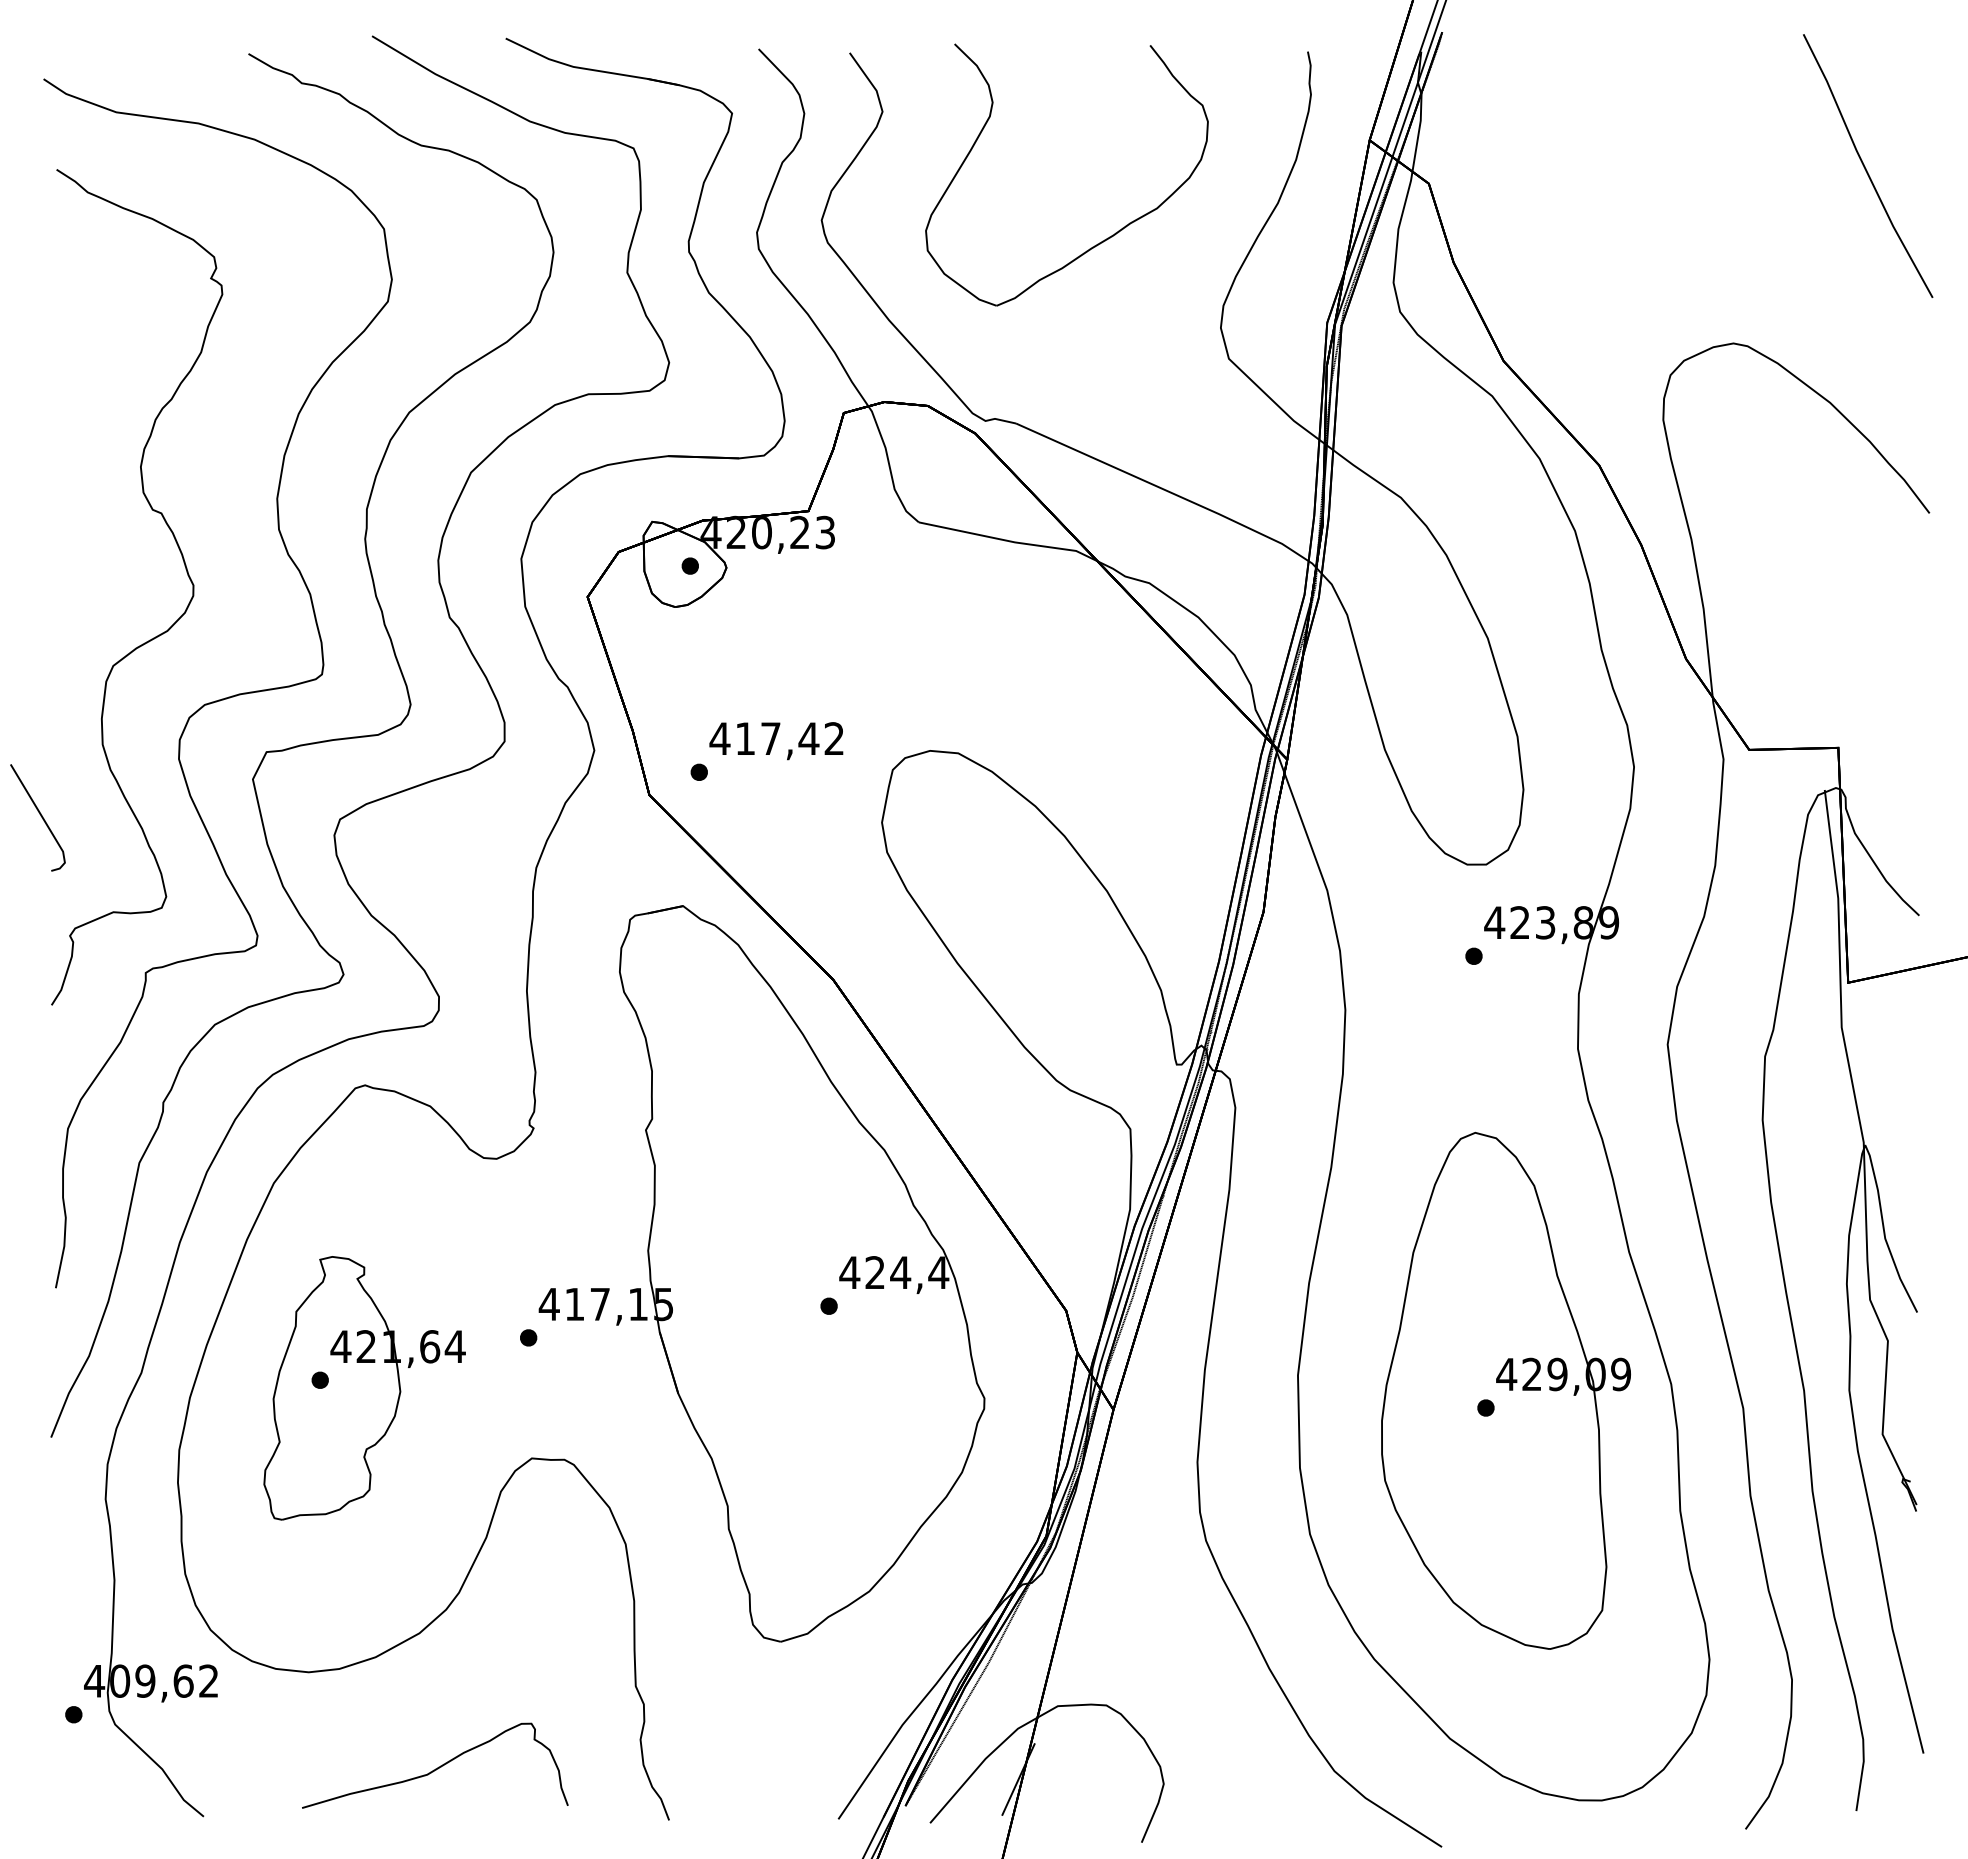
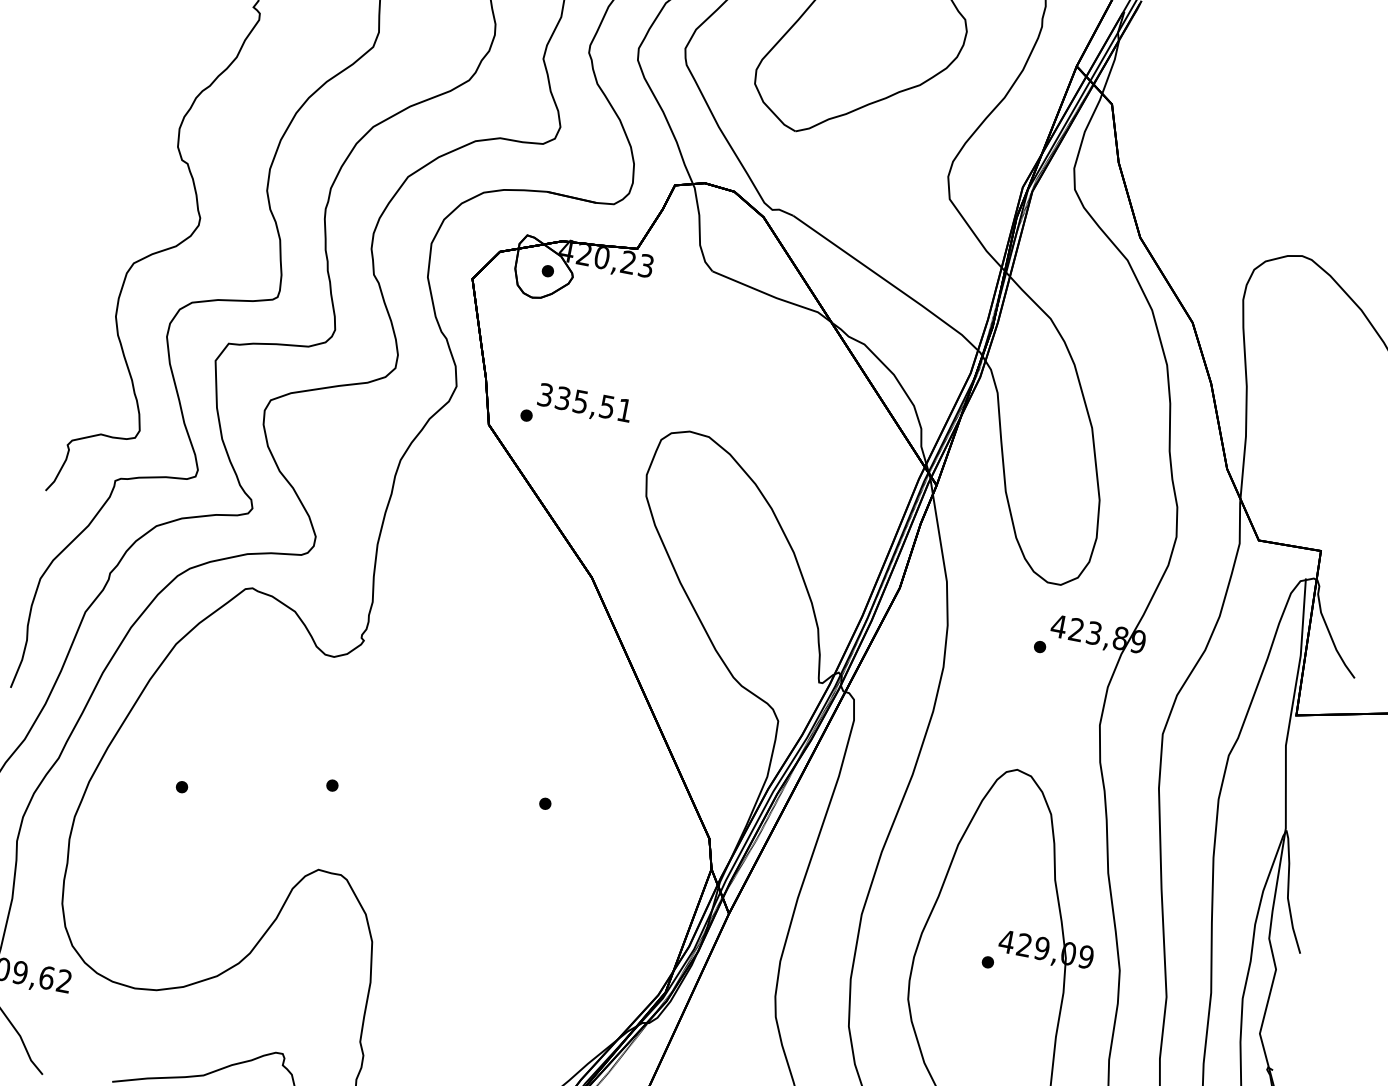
text: (776, 738) -> (584, 402), 417,42 -> 335,51
part: (37, 817) -> (60, 358), removed
part: (761, 1273) -> (502, 772), removed
part: (364, 1388) -> (211, 798), removed

